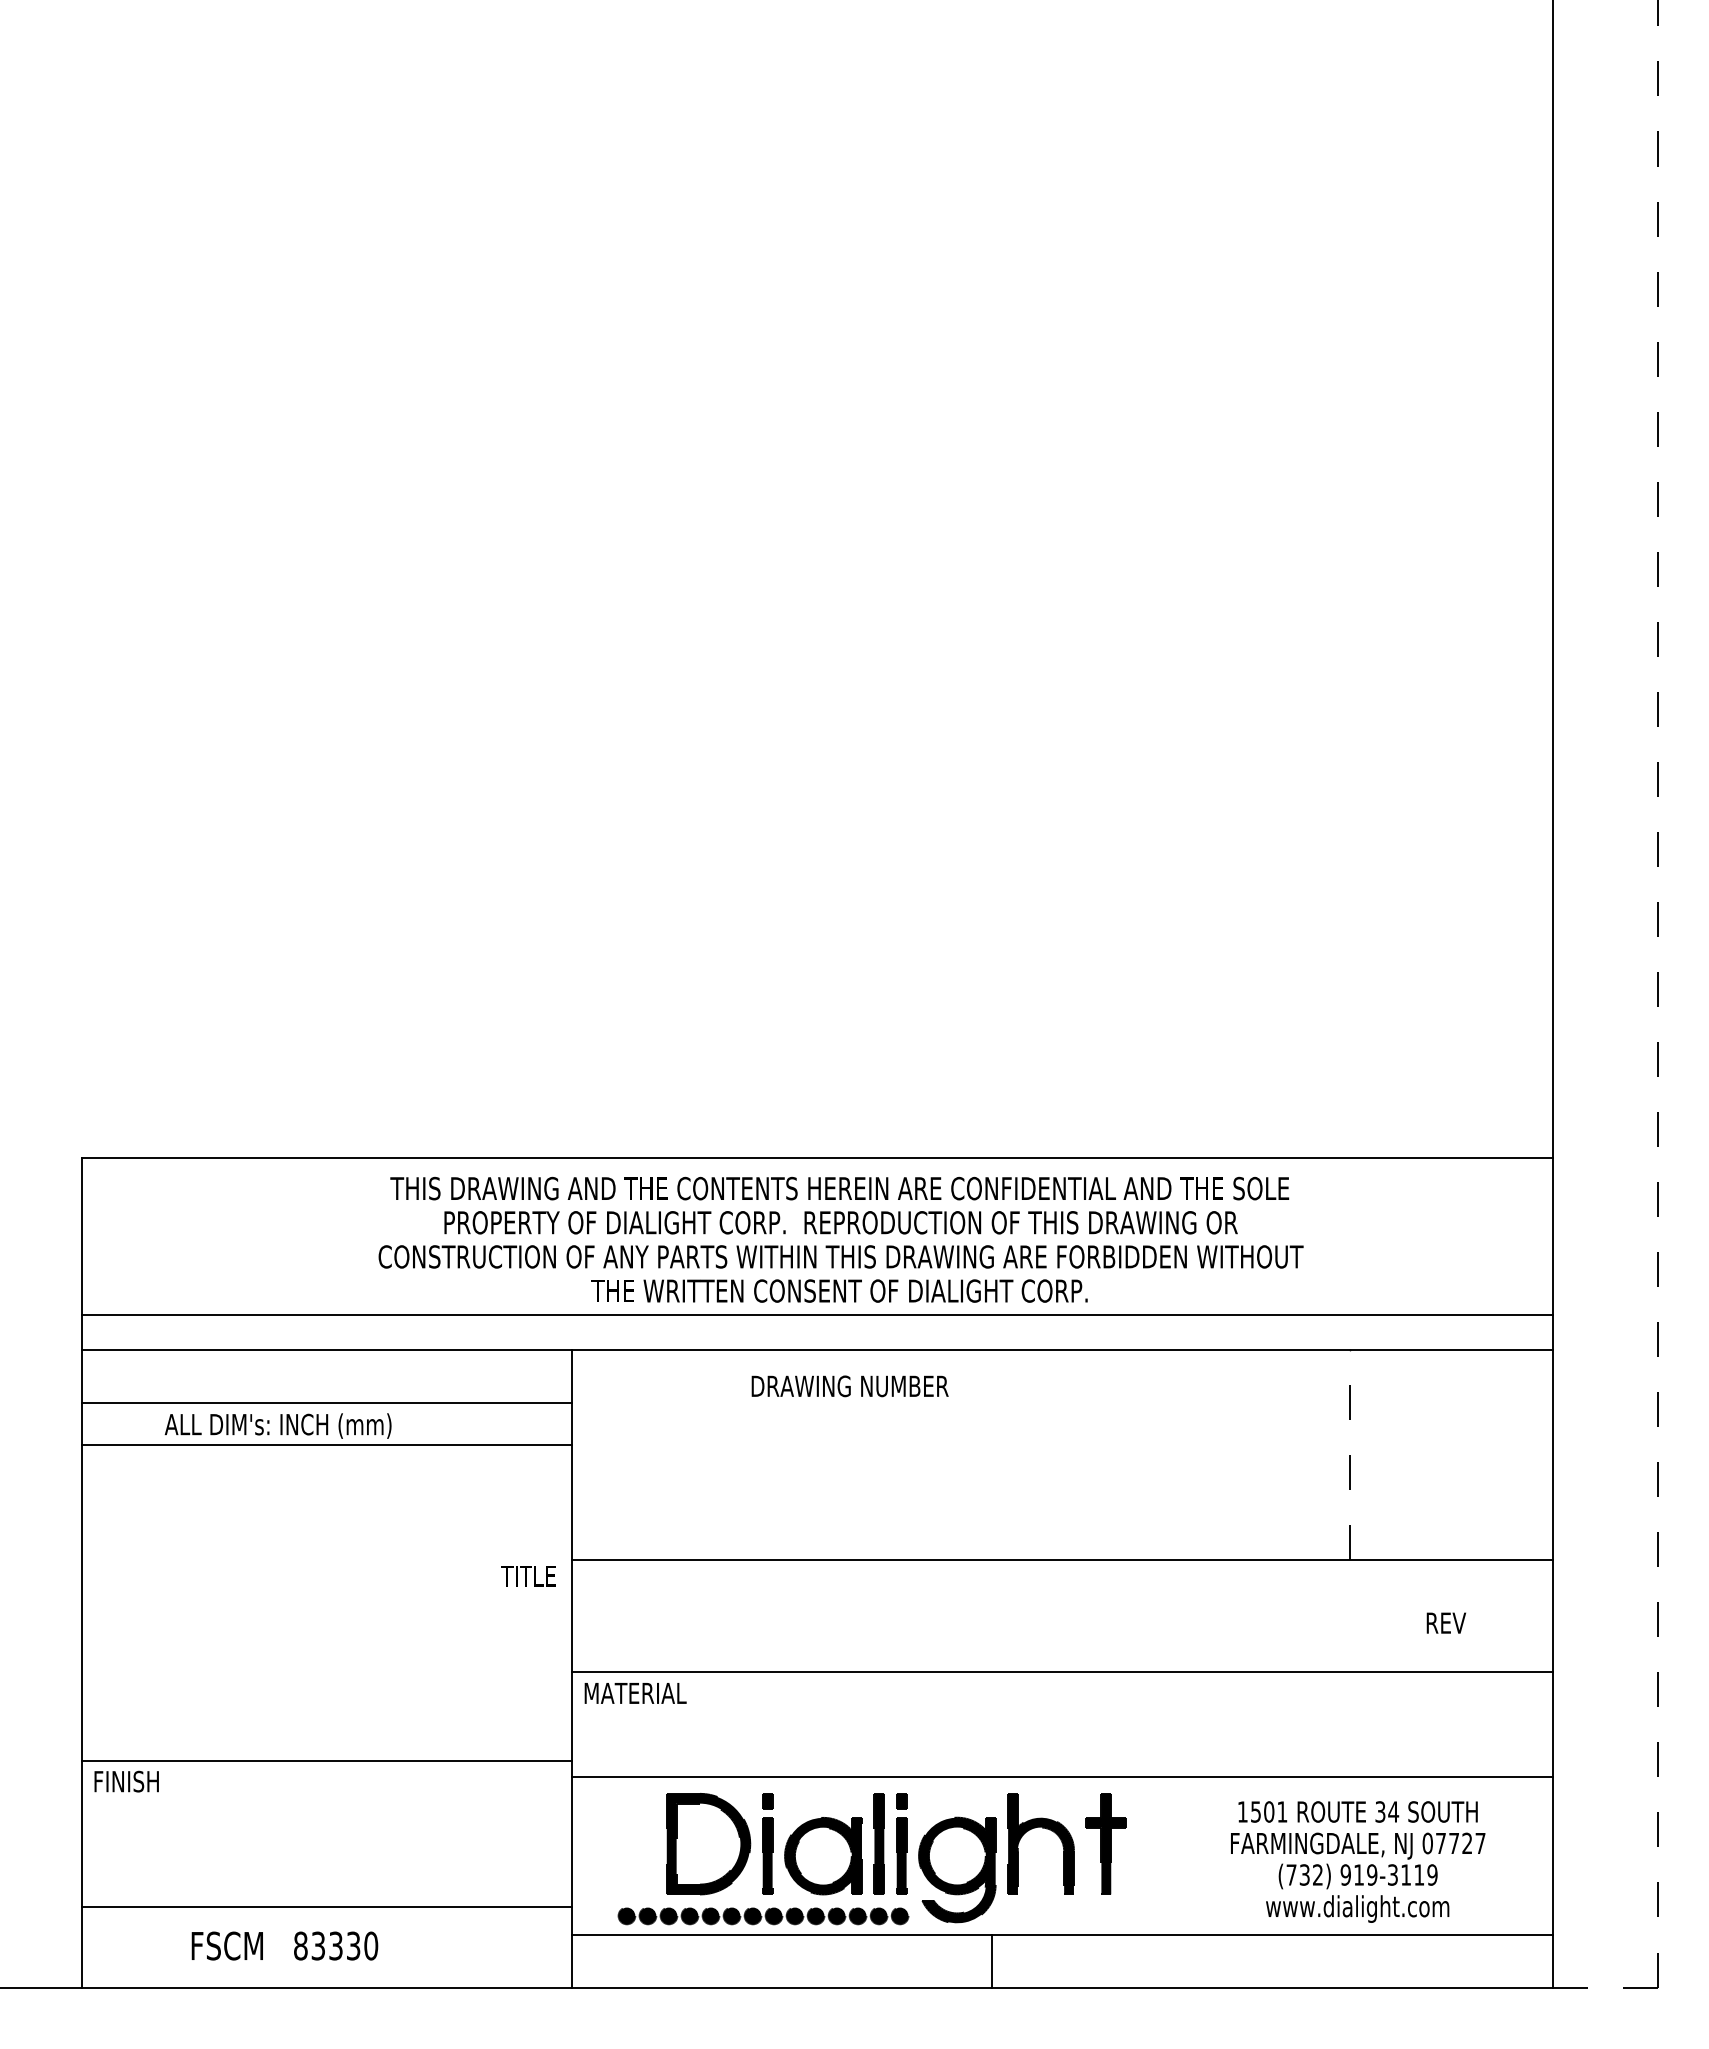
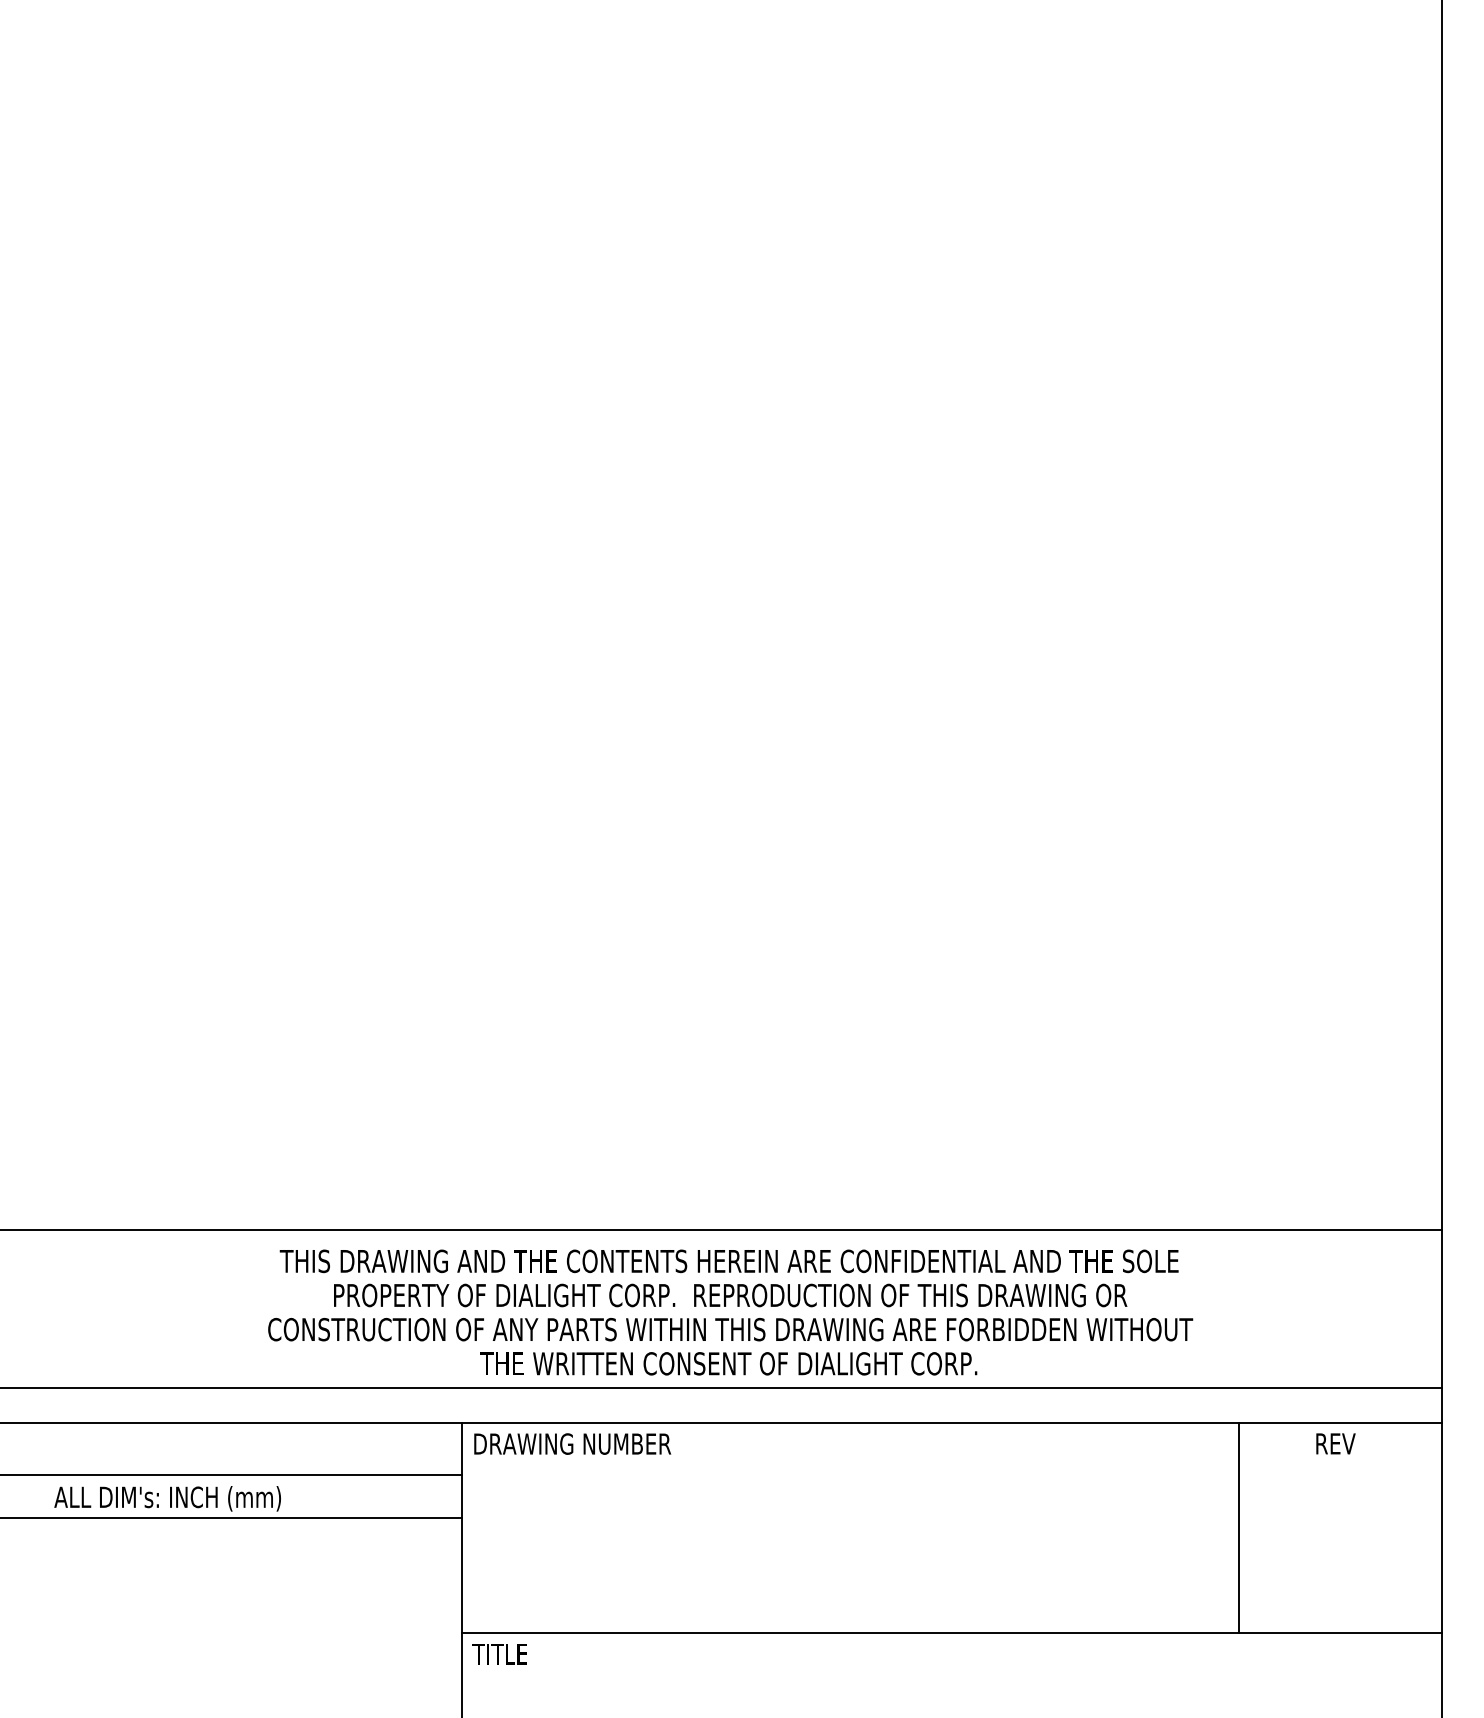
text: (849, 1386) -> (572, 1444), moved
line: (1349, 1454) -> (1239, 1527), dashed -> solid
text: (528, 1576) -> (500, 1654), moved
text: (1445, 1622) -> (1335, 1443), moved

